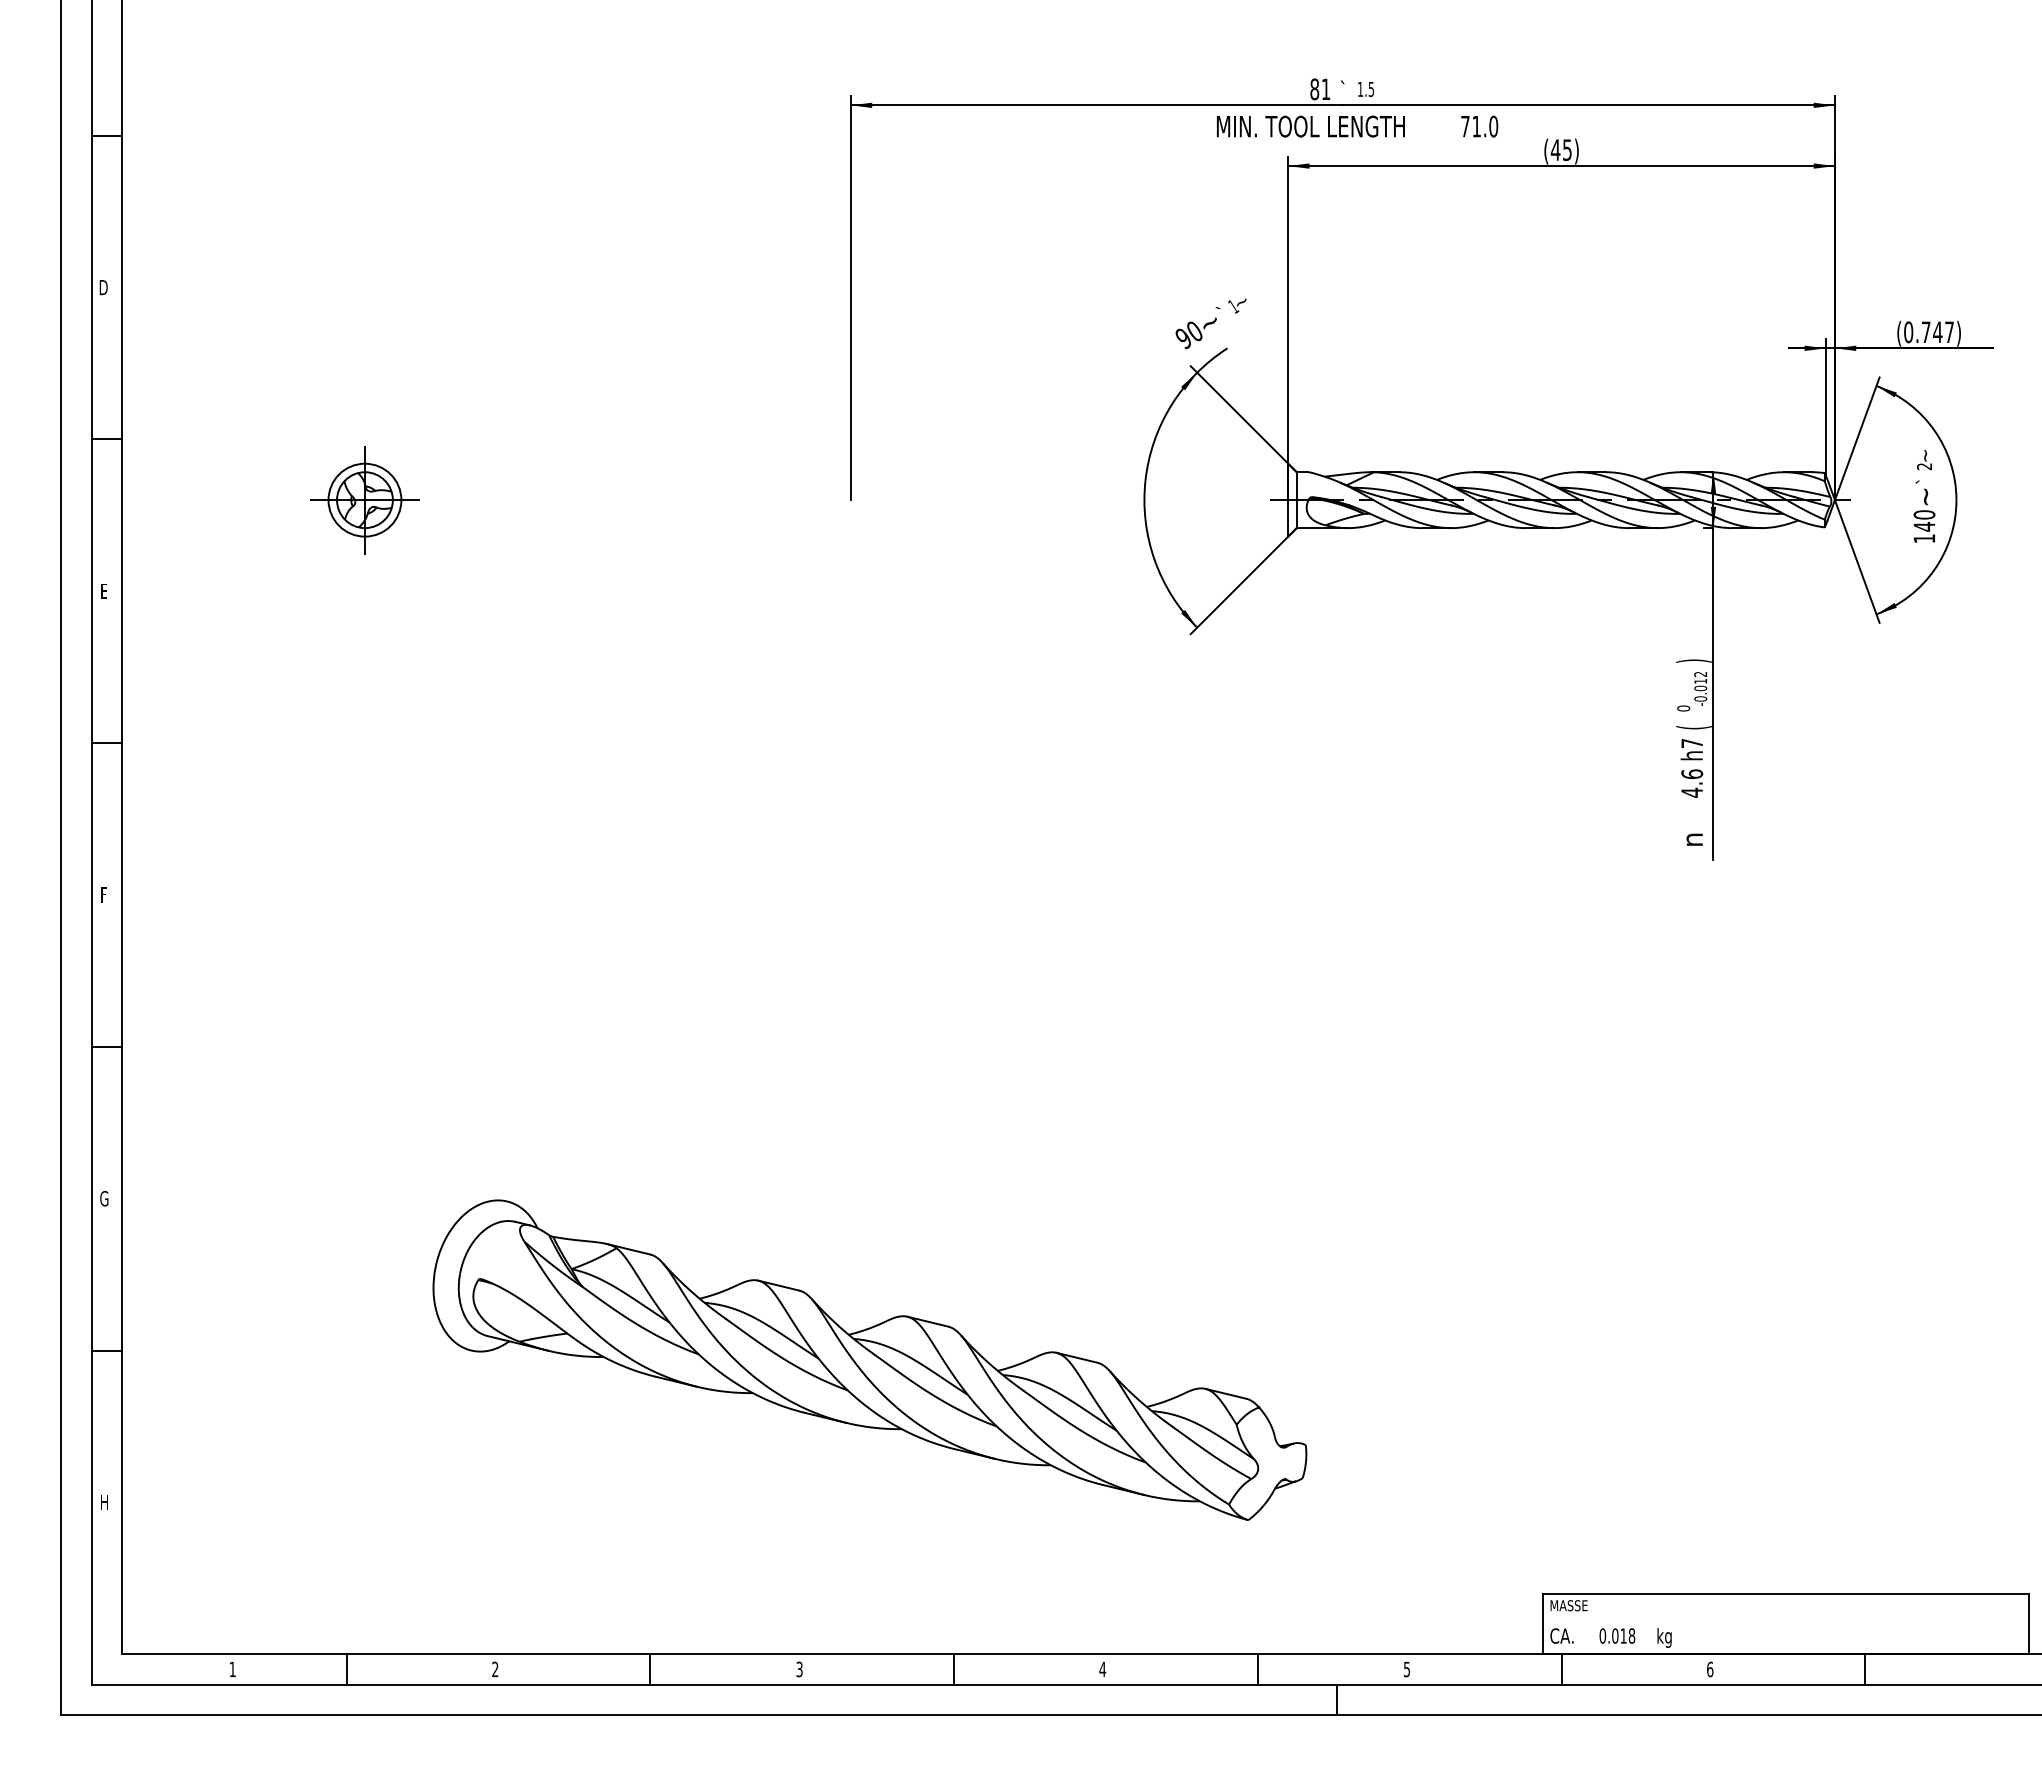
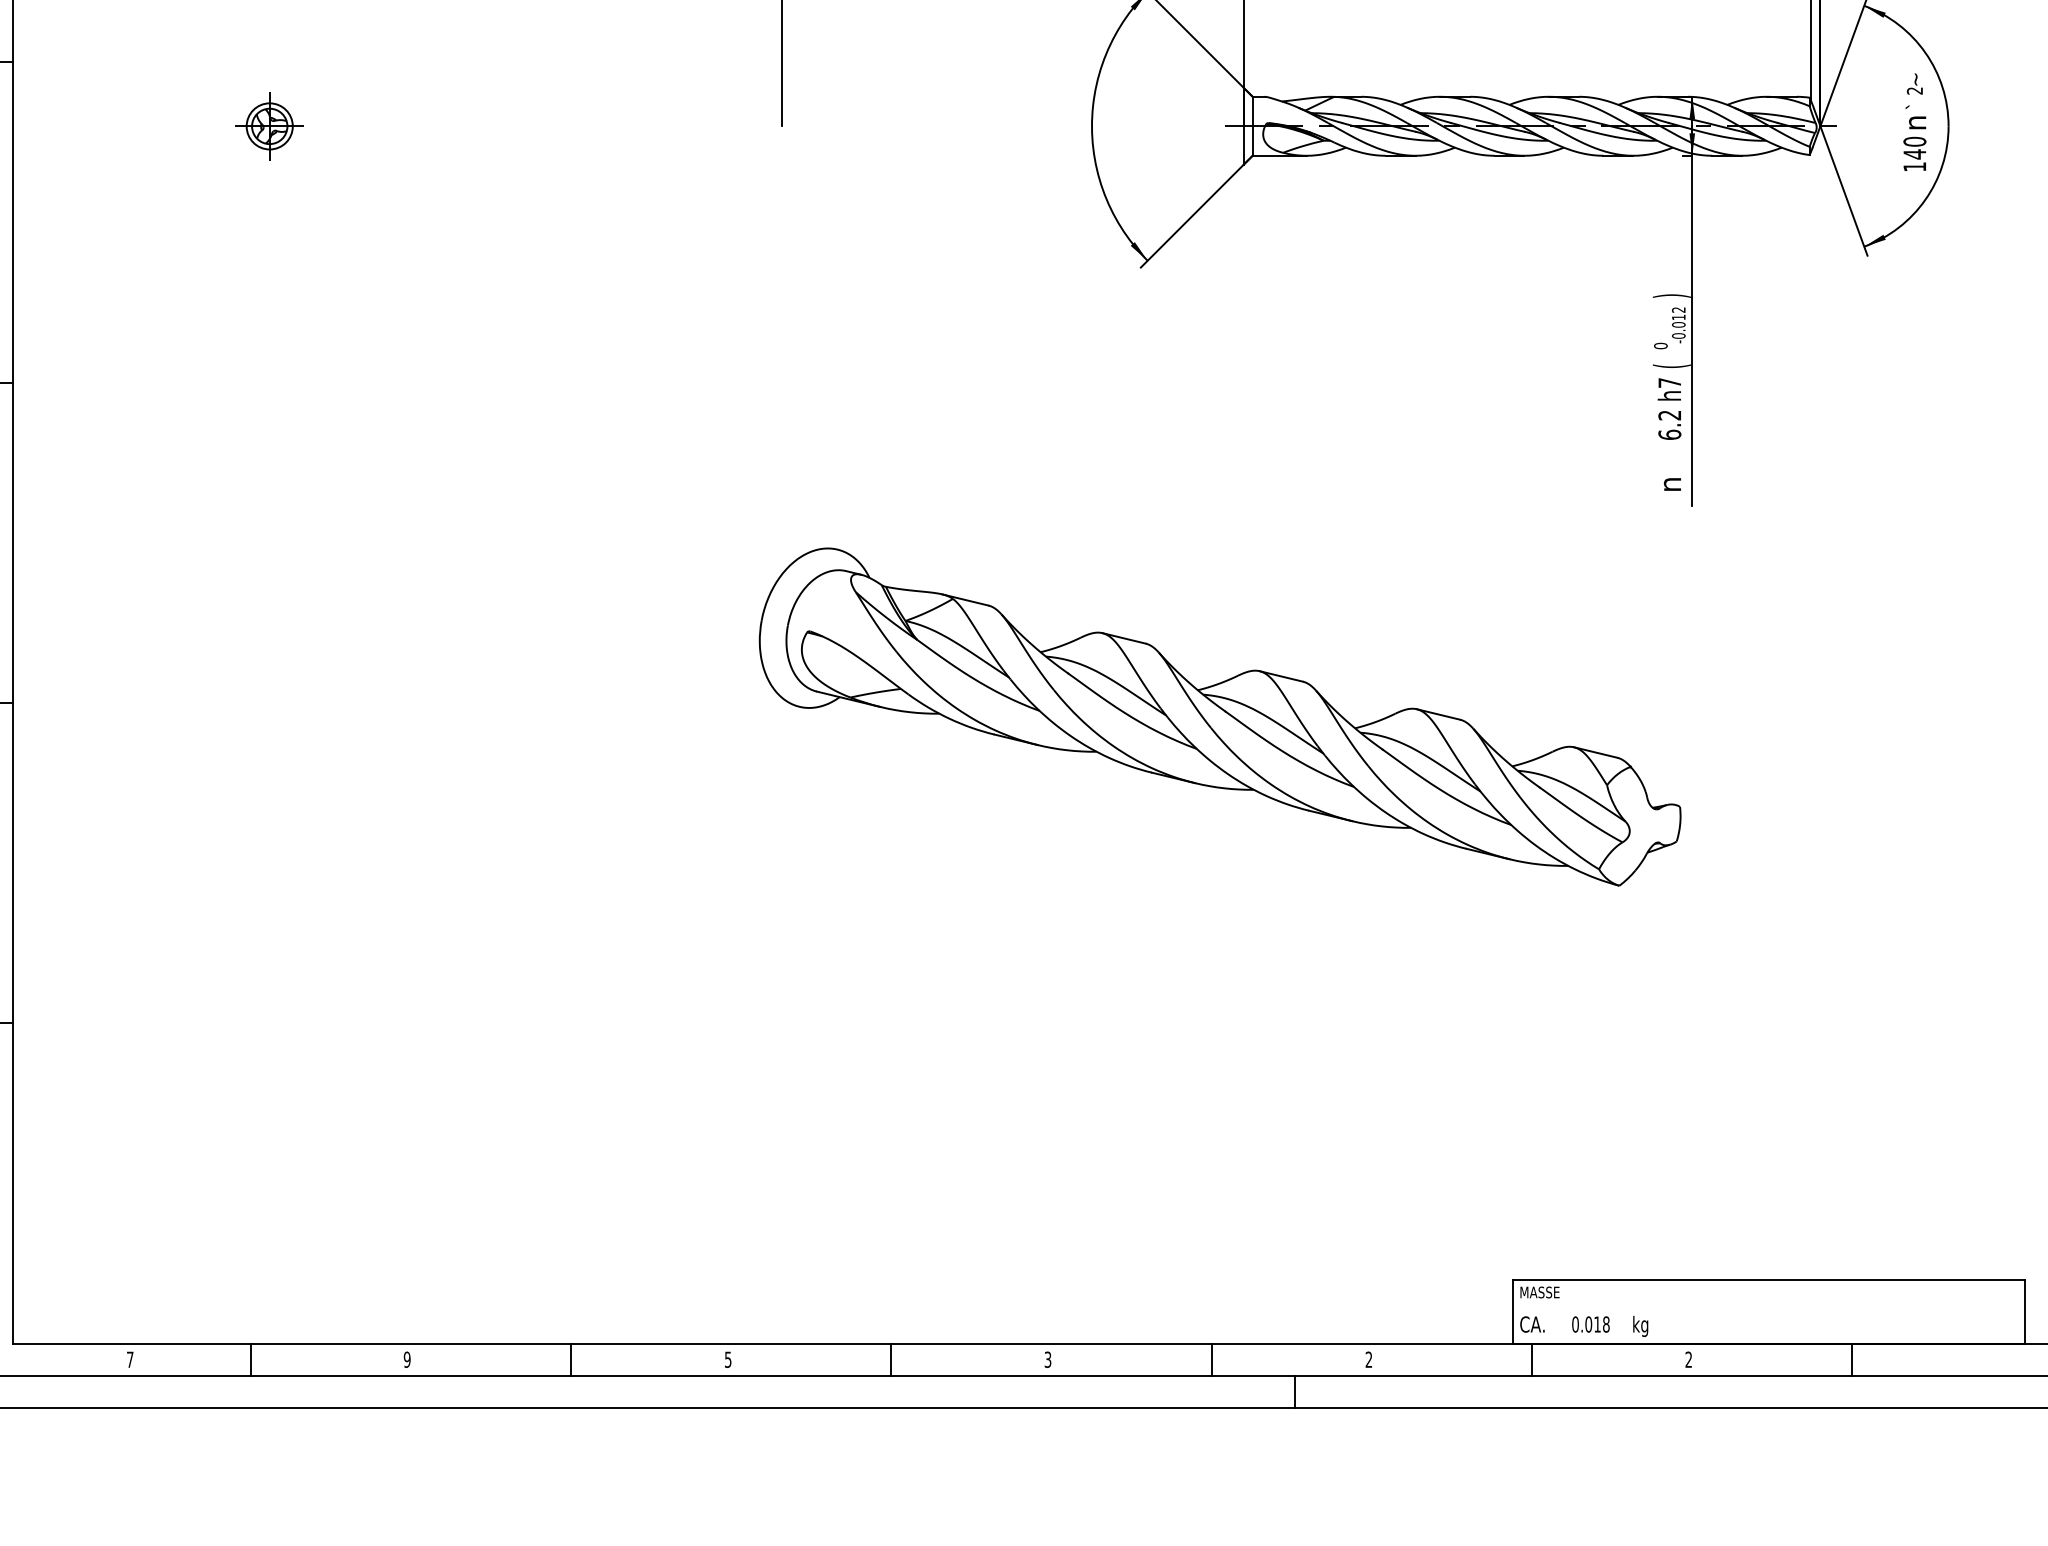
text: (1926, 496) -> (1917, 122), ~ -> n
part: (364, 500) -> (269, 126), size x0.6
text: (1692, 783) -> (1670, 425), 4.6 -> 6.2
part: (869, 1359) -> (1219, 716), moved
text: (232, 1668) -> (130, 1358), 1 -> 7
text: (799, 1668) -> (728, 1358), 3 -> 5
text: (495, 1669) -> (407, 1359), 2 -> 9
text: (1102, 1669) -> (1047, 1359), 4 -> 3
text: (1406, 1669) -> (1368, 1359), 5 -> 2
text: (1710, 1669) -> (1689, 1359), 6 -> 2

